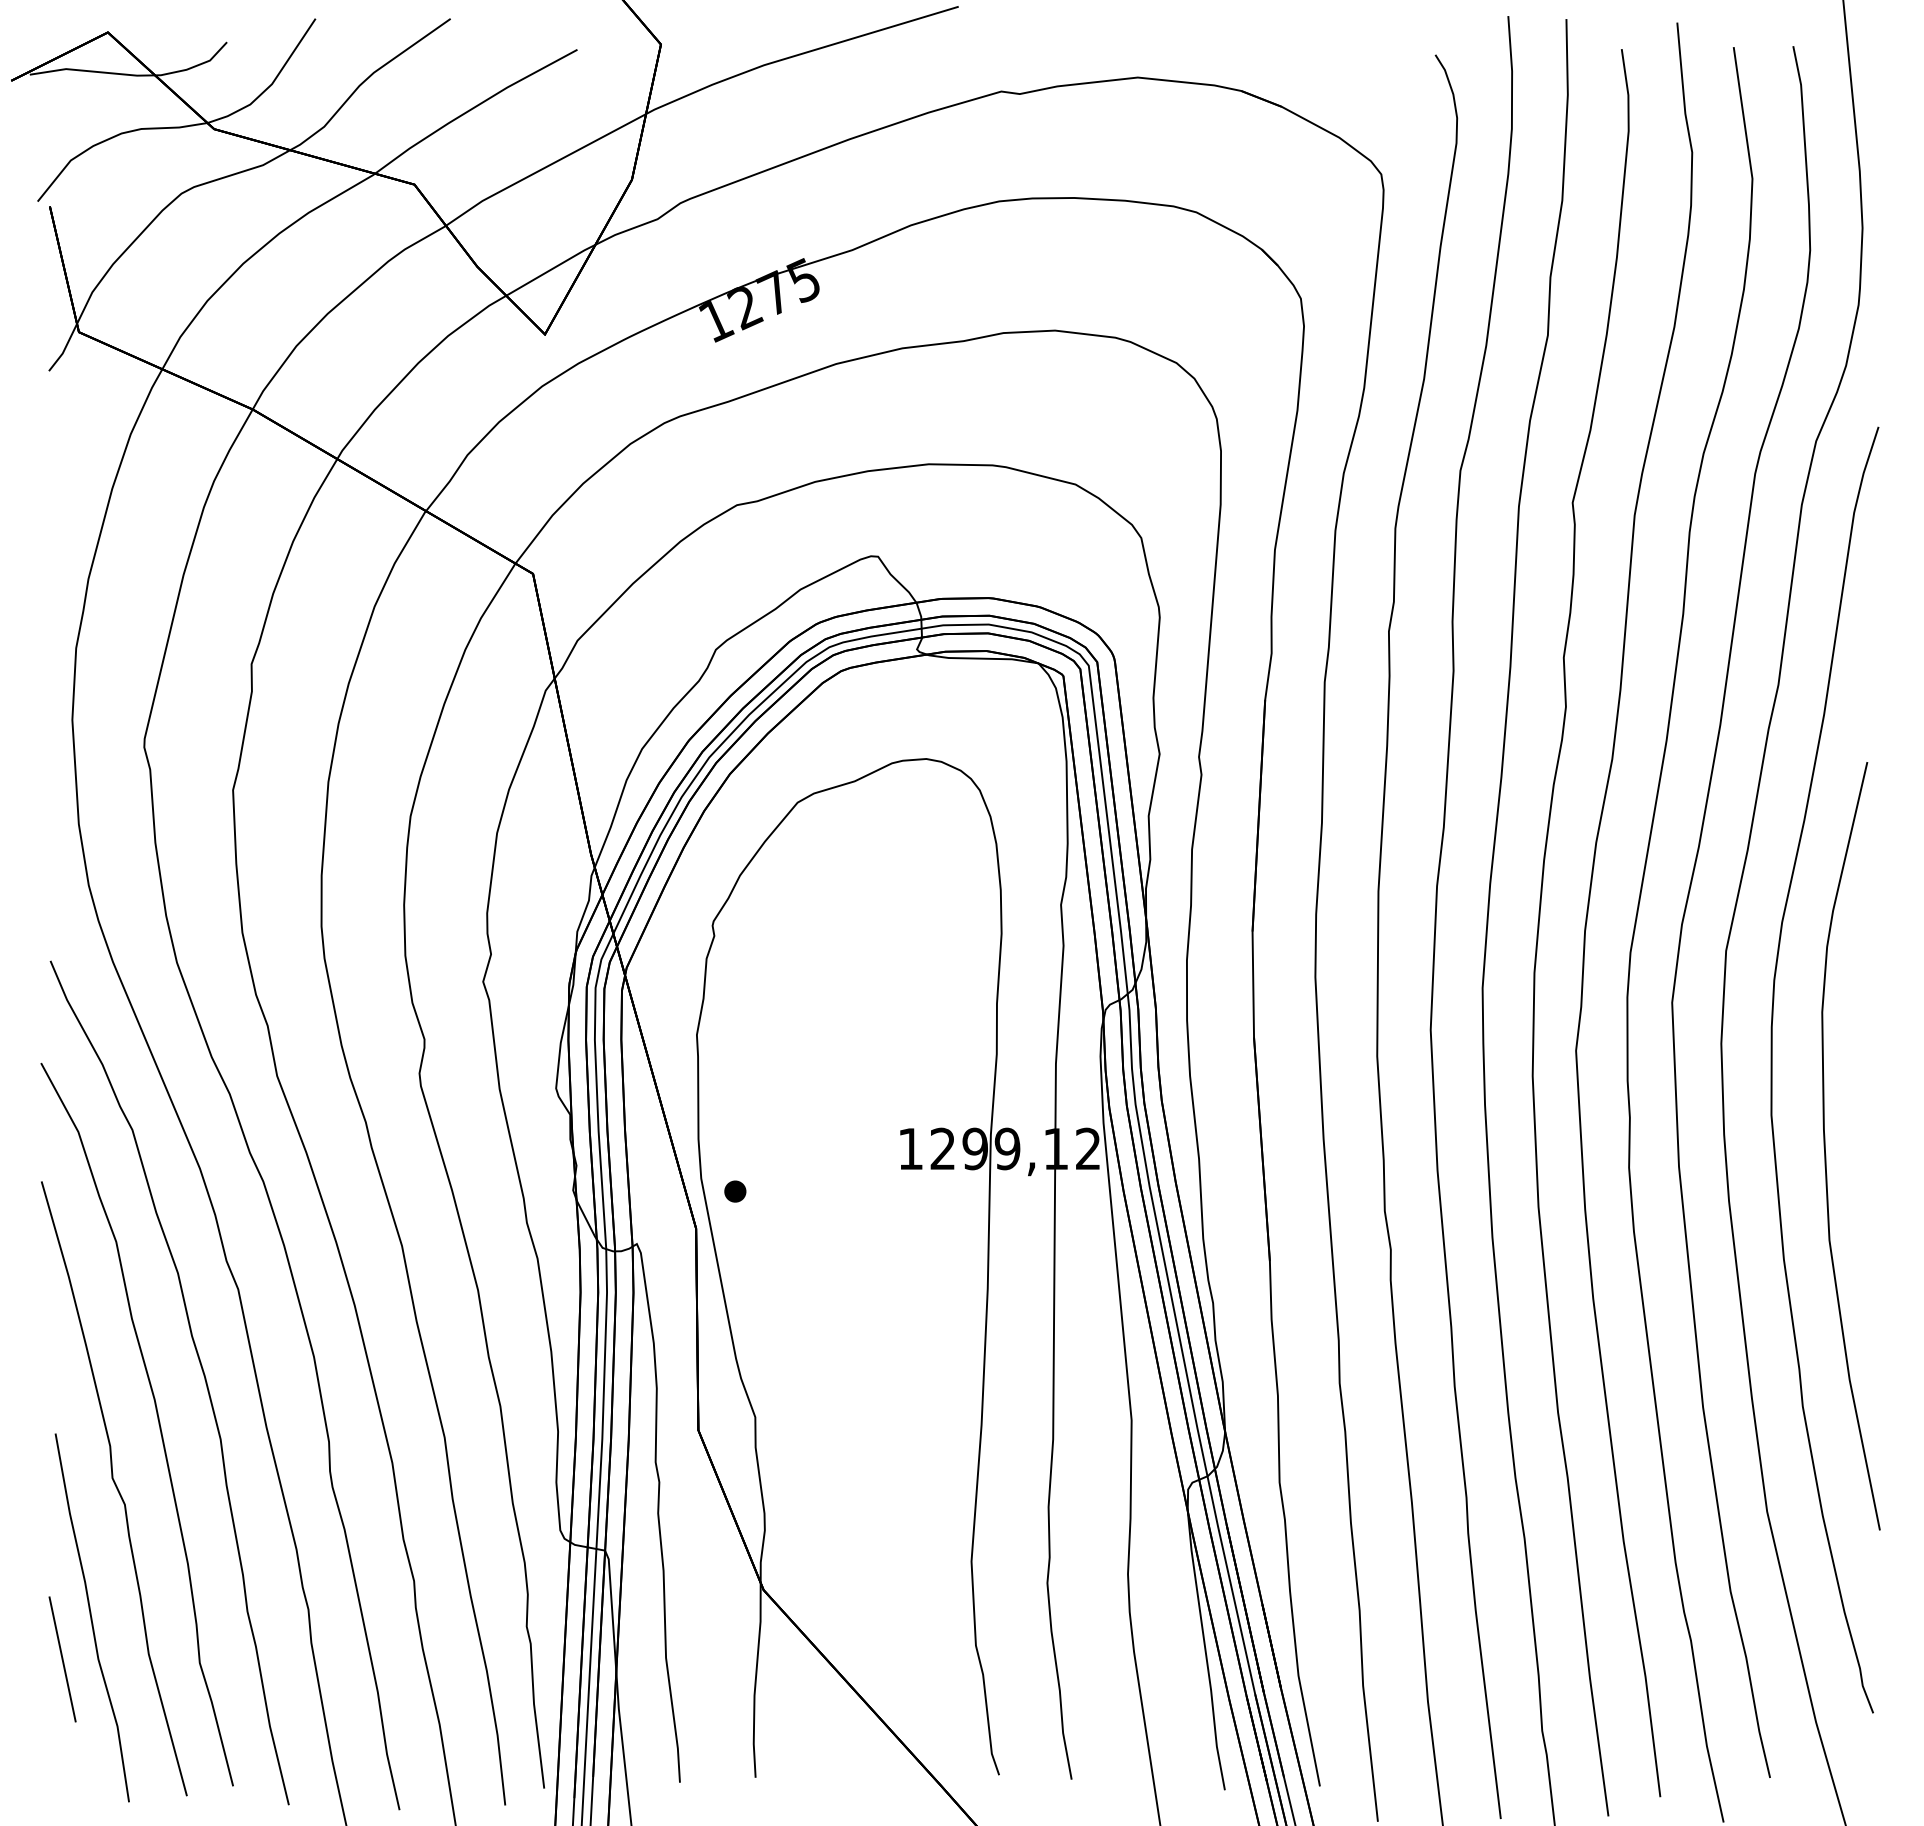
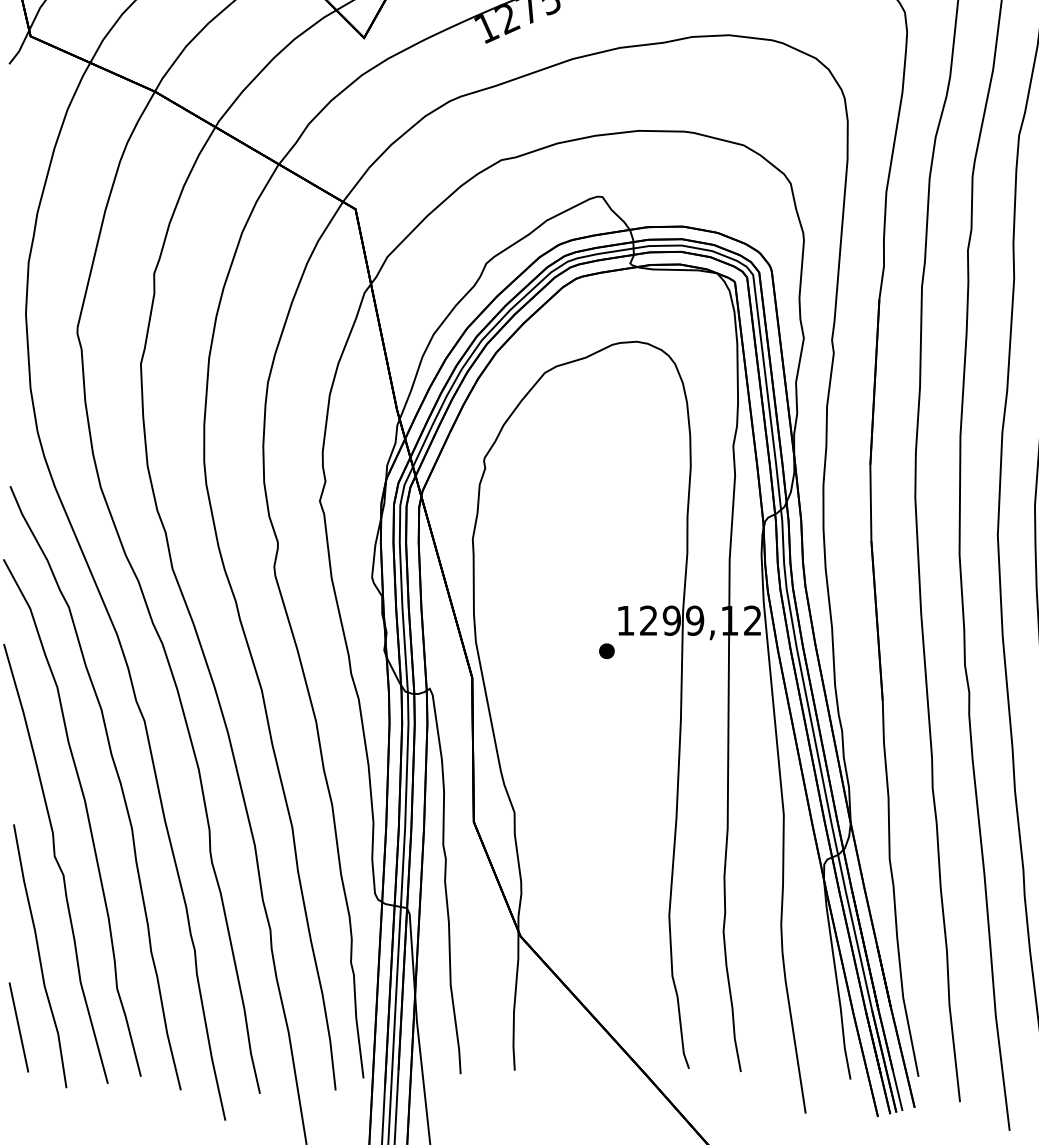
part: (735, 1191) -> (607, 651), moved
line: (62, 1659) -> (18, 1027), moved

